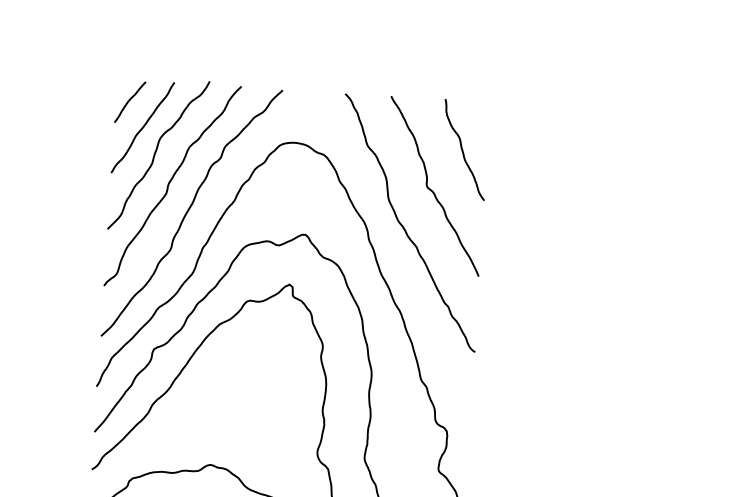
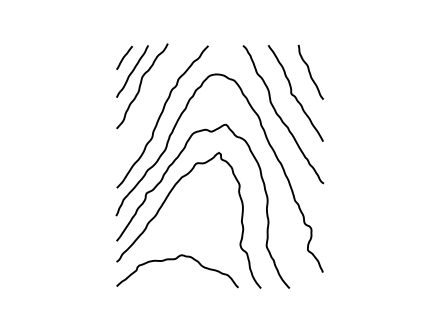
curve: (169, 185) -> (149, 102), removed

